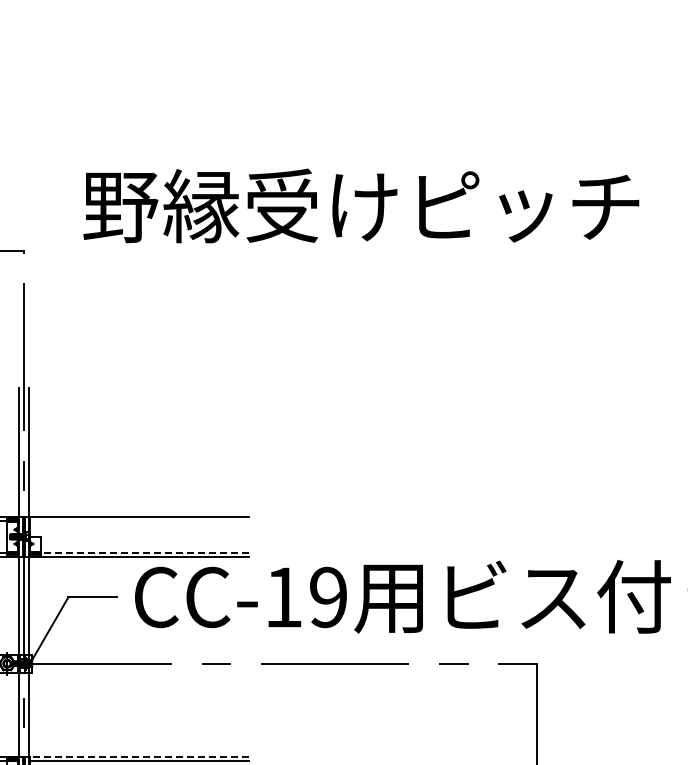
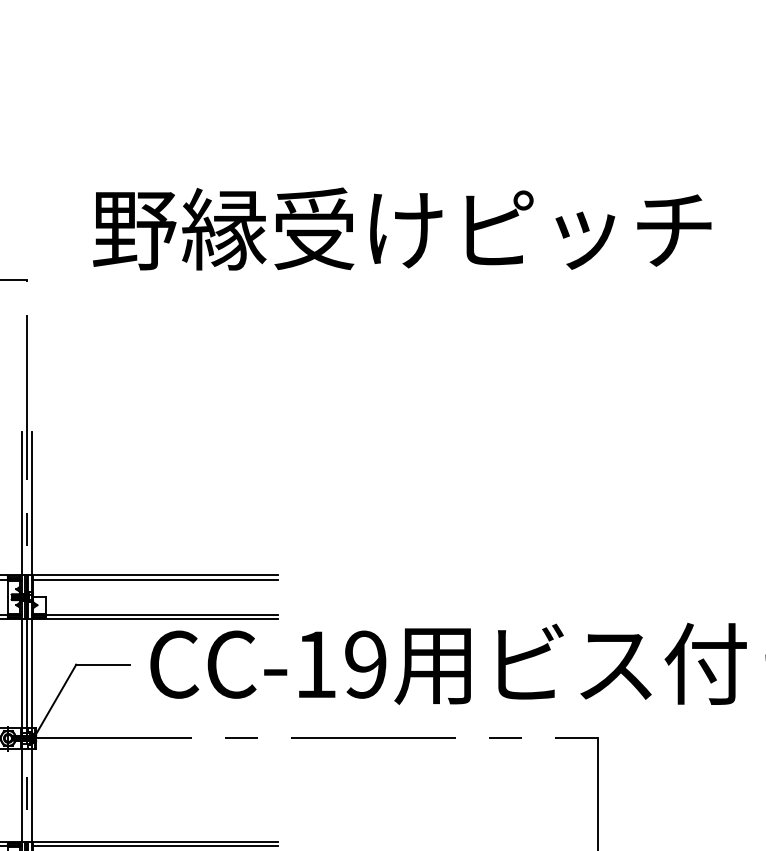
line: (138, 521) -> (154, 580), added
line: (138, 552) -> (154, 614), dashed -> solid
line: (138, 756) -> (154, 841), dashed -> solid

